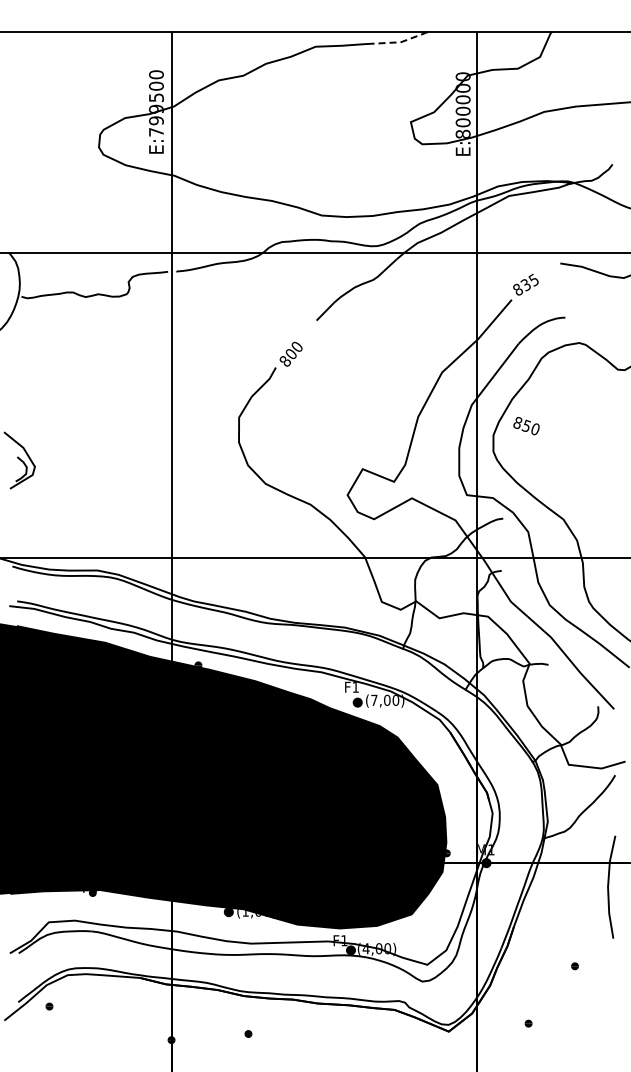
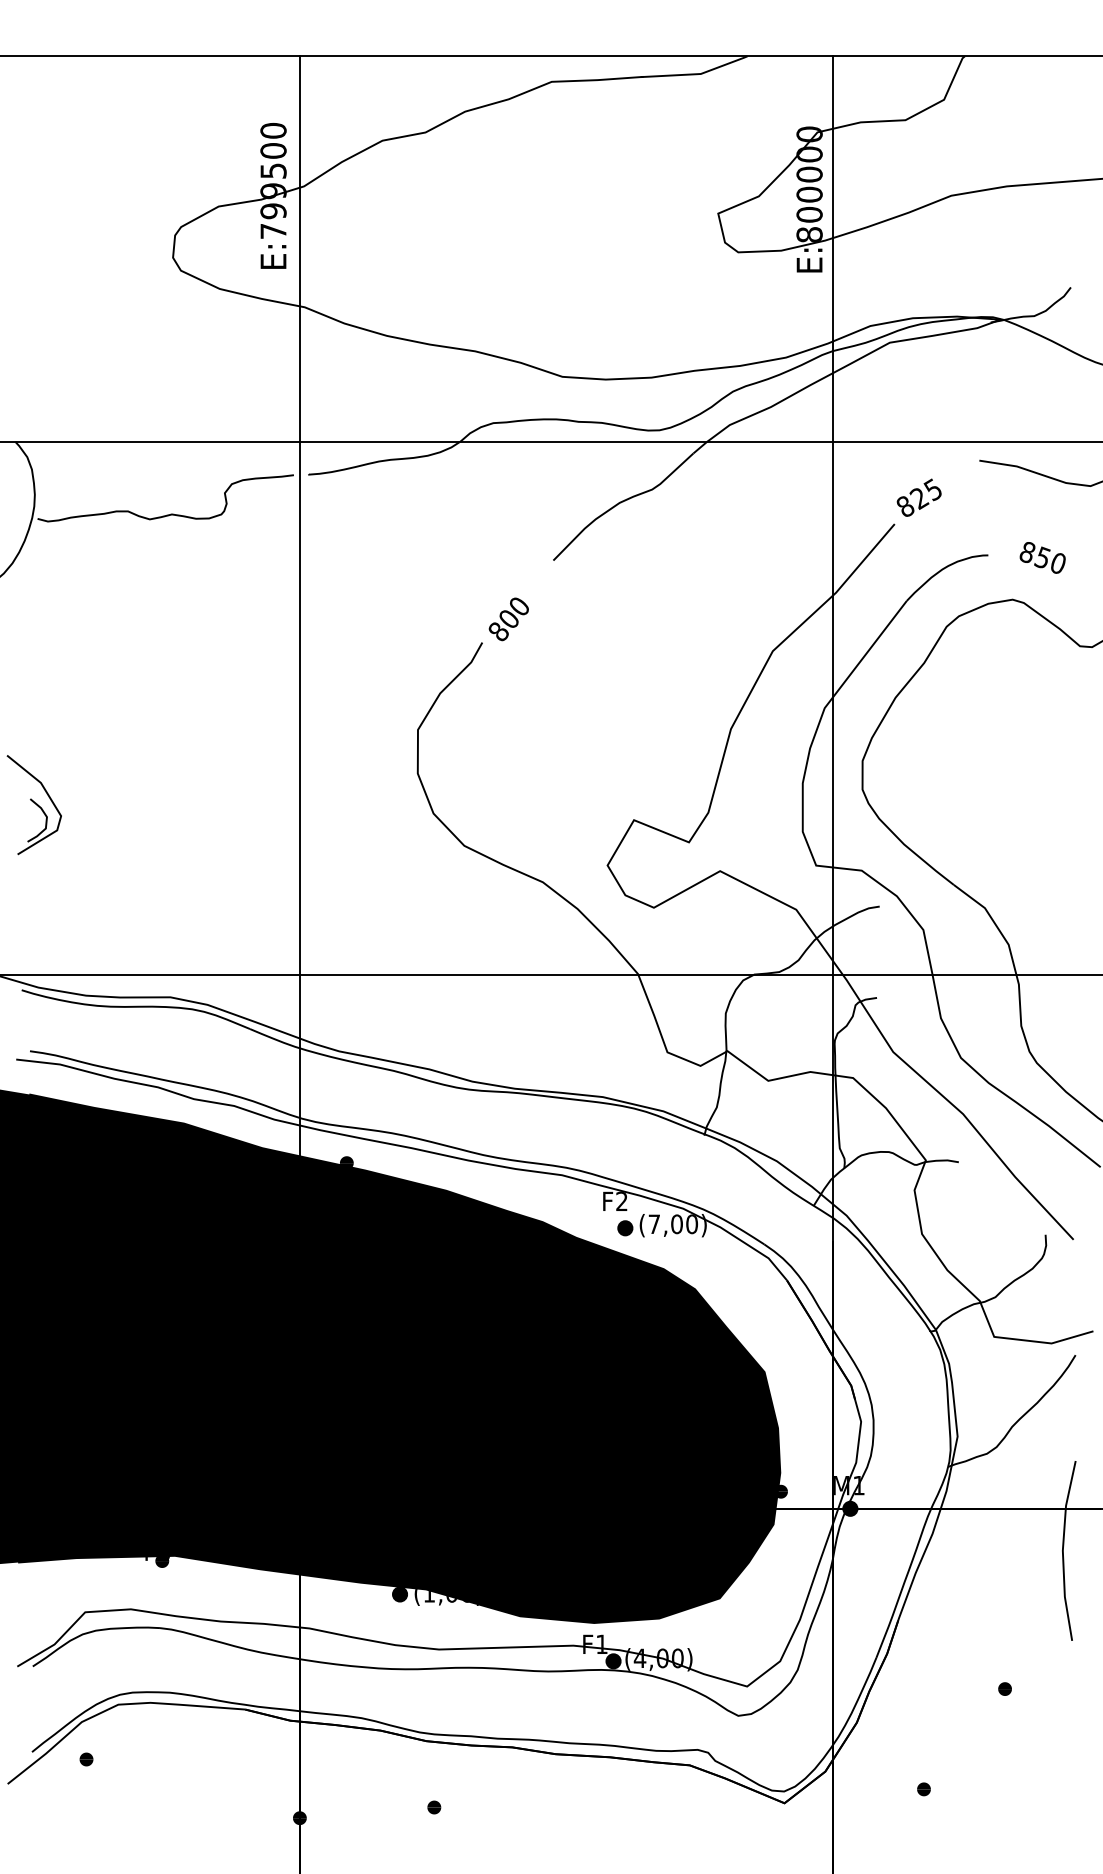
line: (398, 42) -> (696, 74), dashed -> solid
text: (525, 285) -> (918, 499), 835 -> 825
text: (526, 426) -> (1042, 558), moved
text: (355, 687) -> (621, 1201), F1 -> F2

